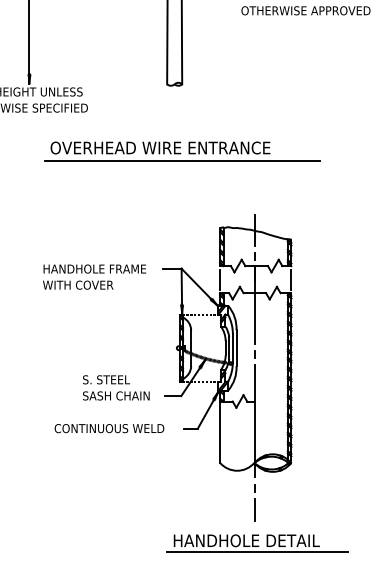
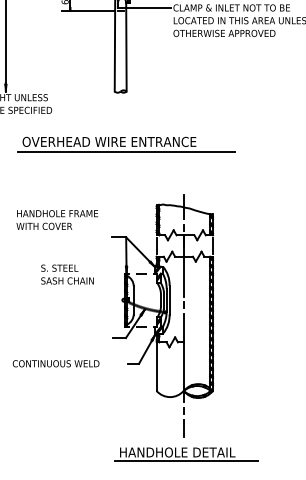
text: (93, 276) -> (56, 219), moved
text: (116, 387) -> (67, 274), moved
text: (108, 428) -> (55, 363), moved

